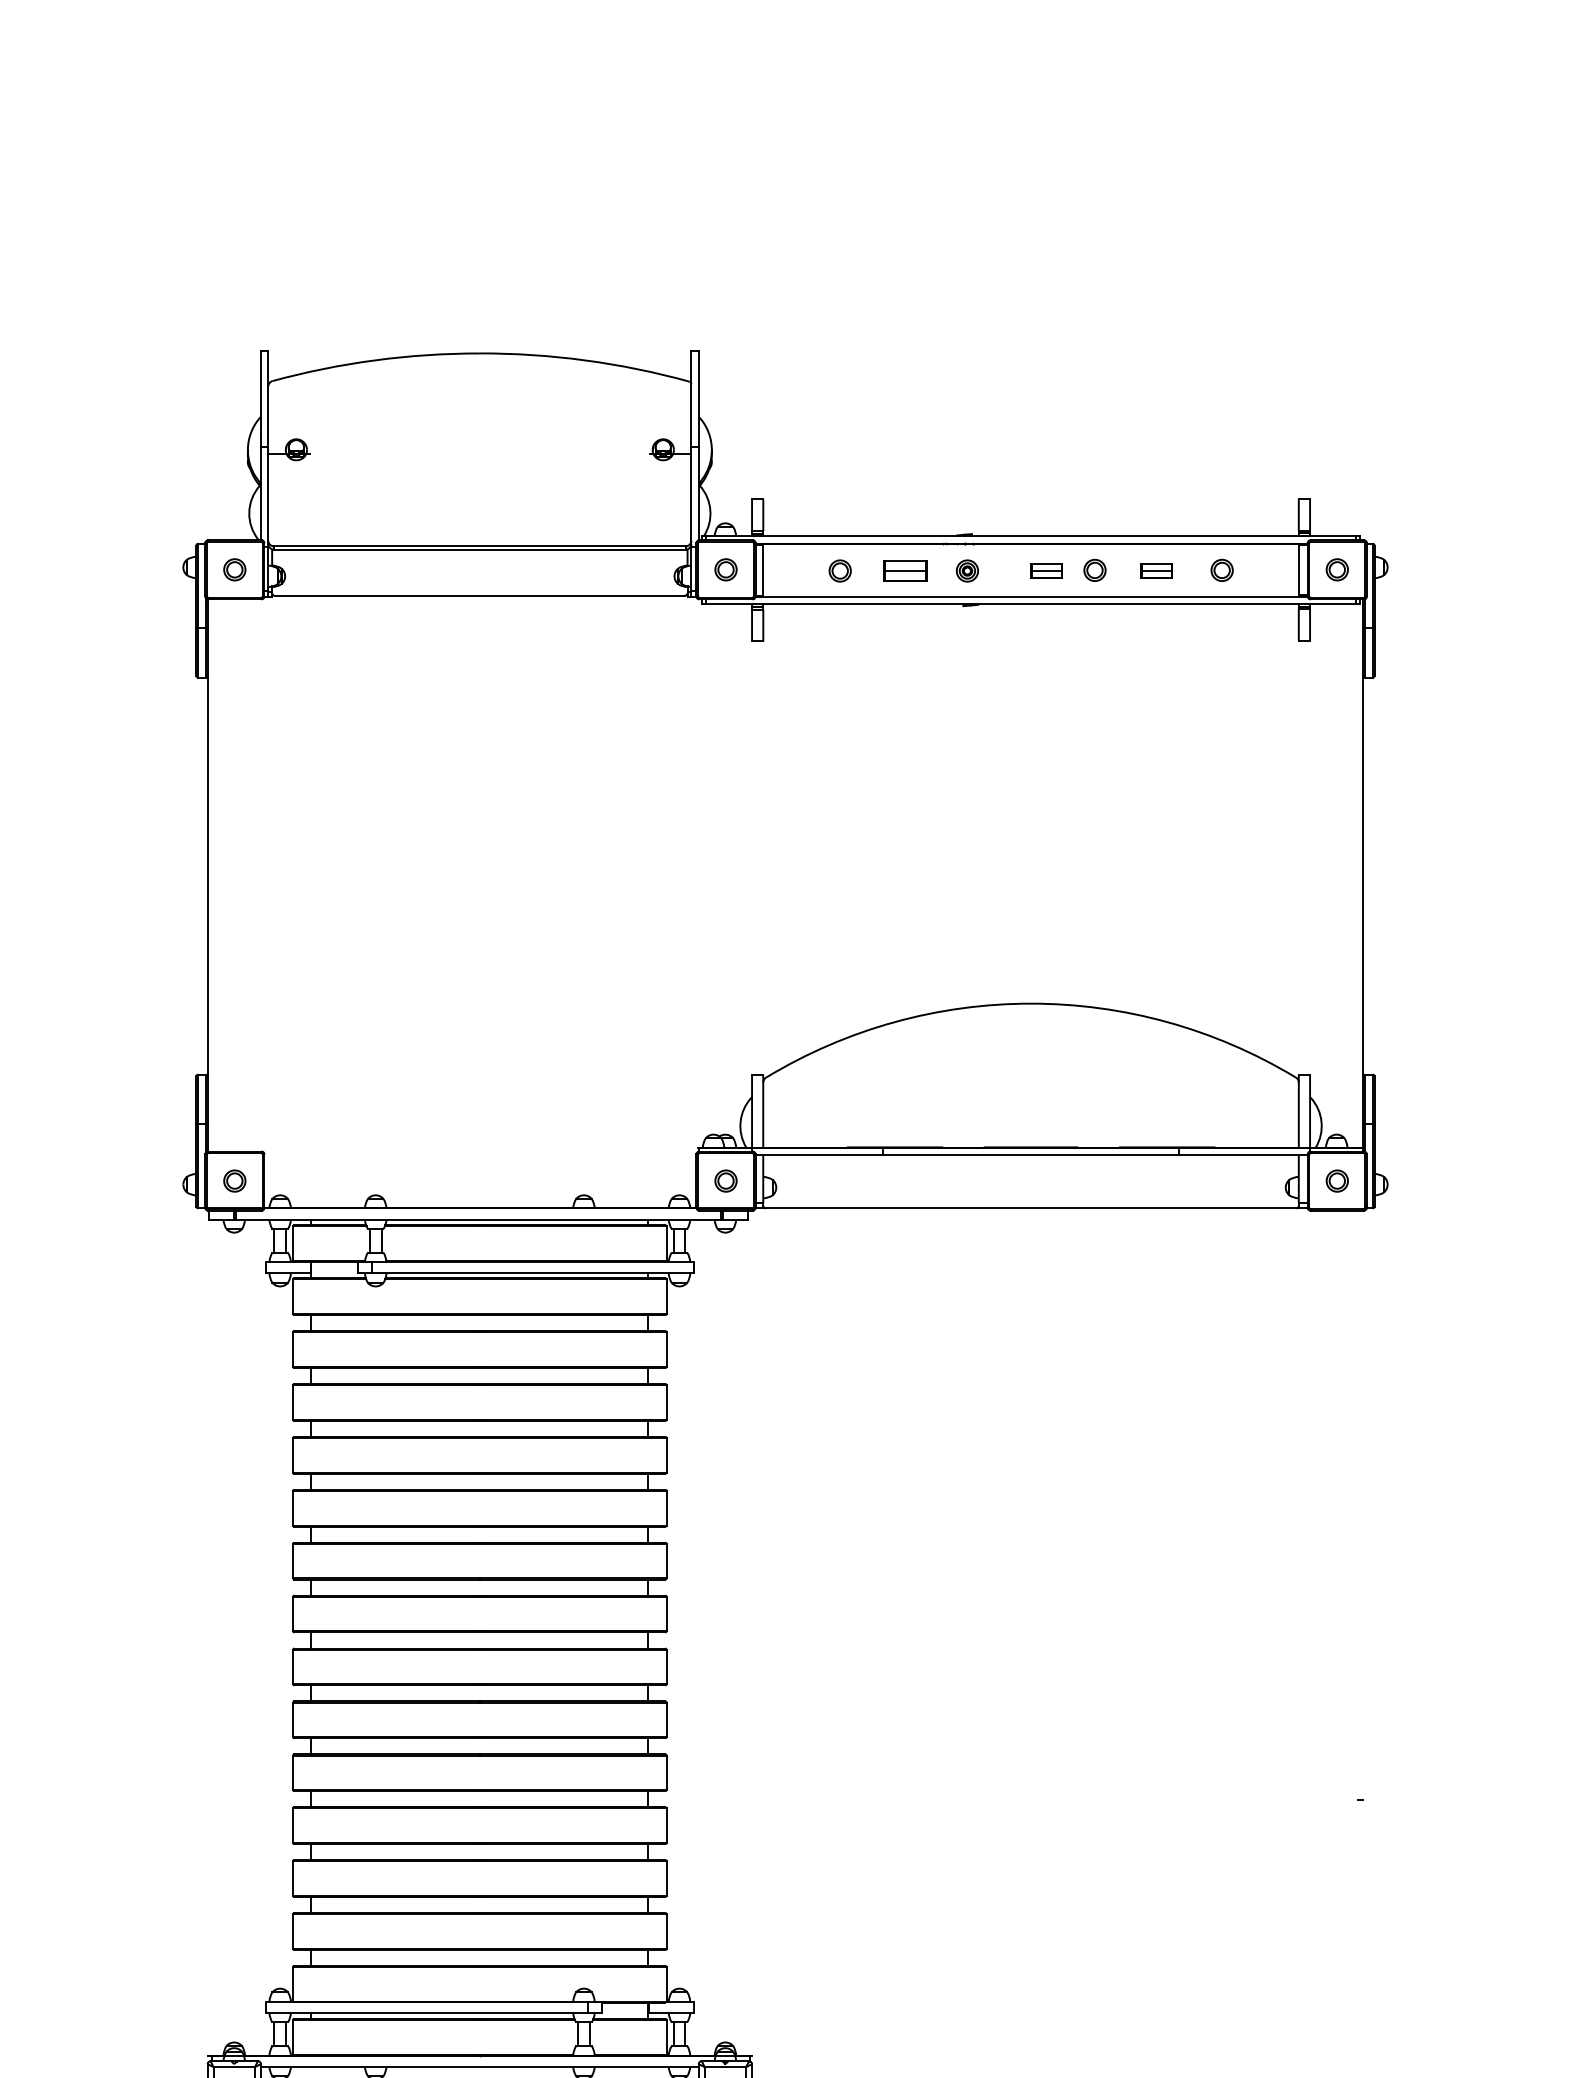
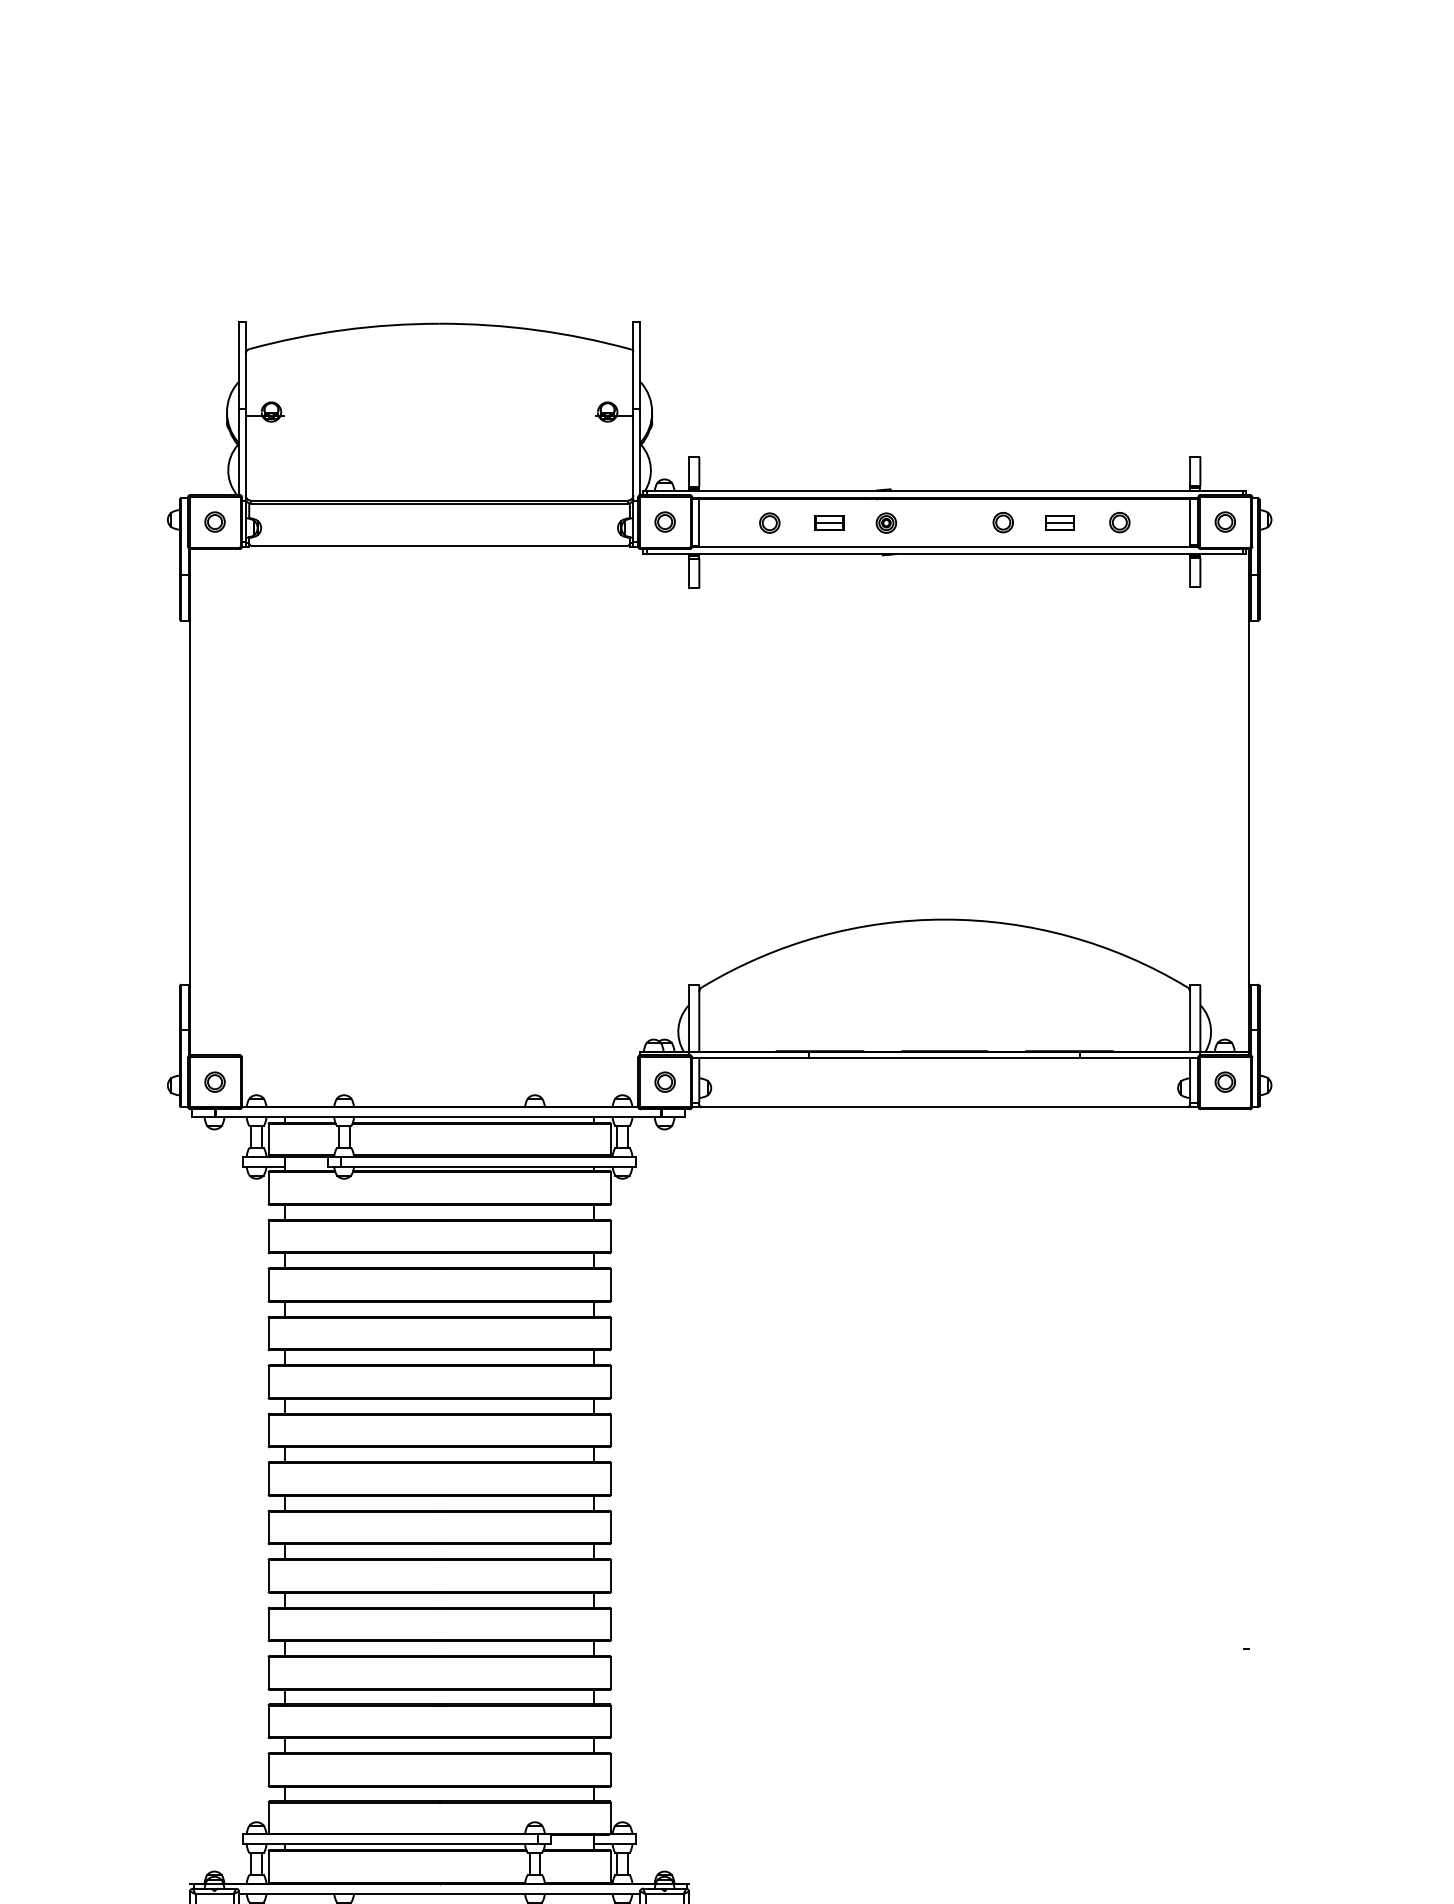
part: (905, 570) -> (829, 522), size x0.71
part: (1046, 570) -> (958, 522), removed

